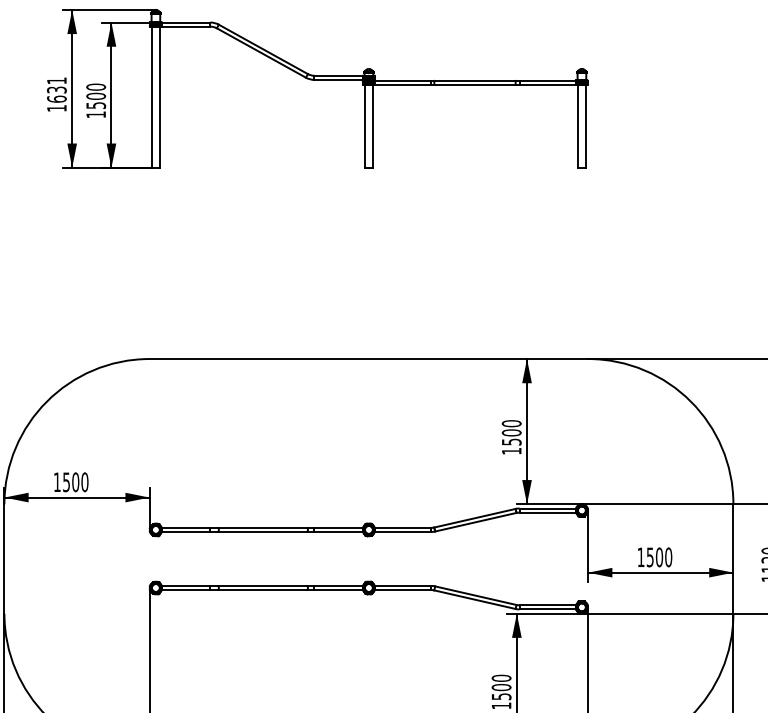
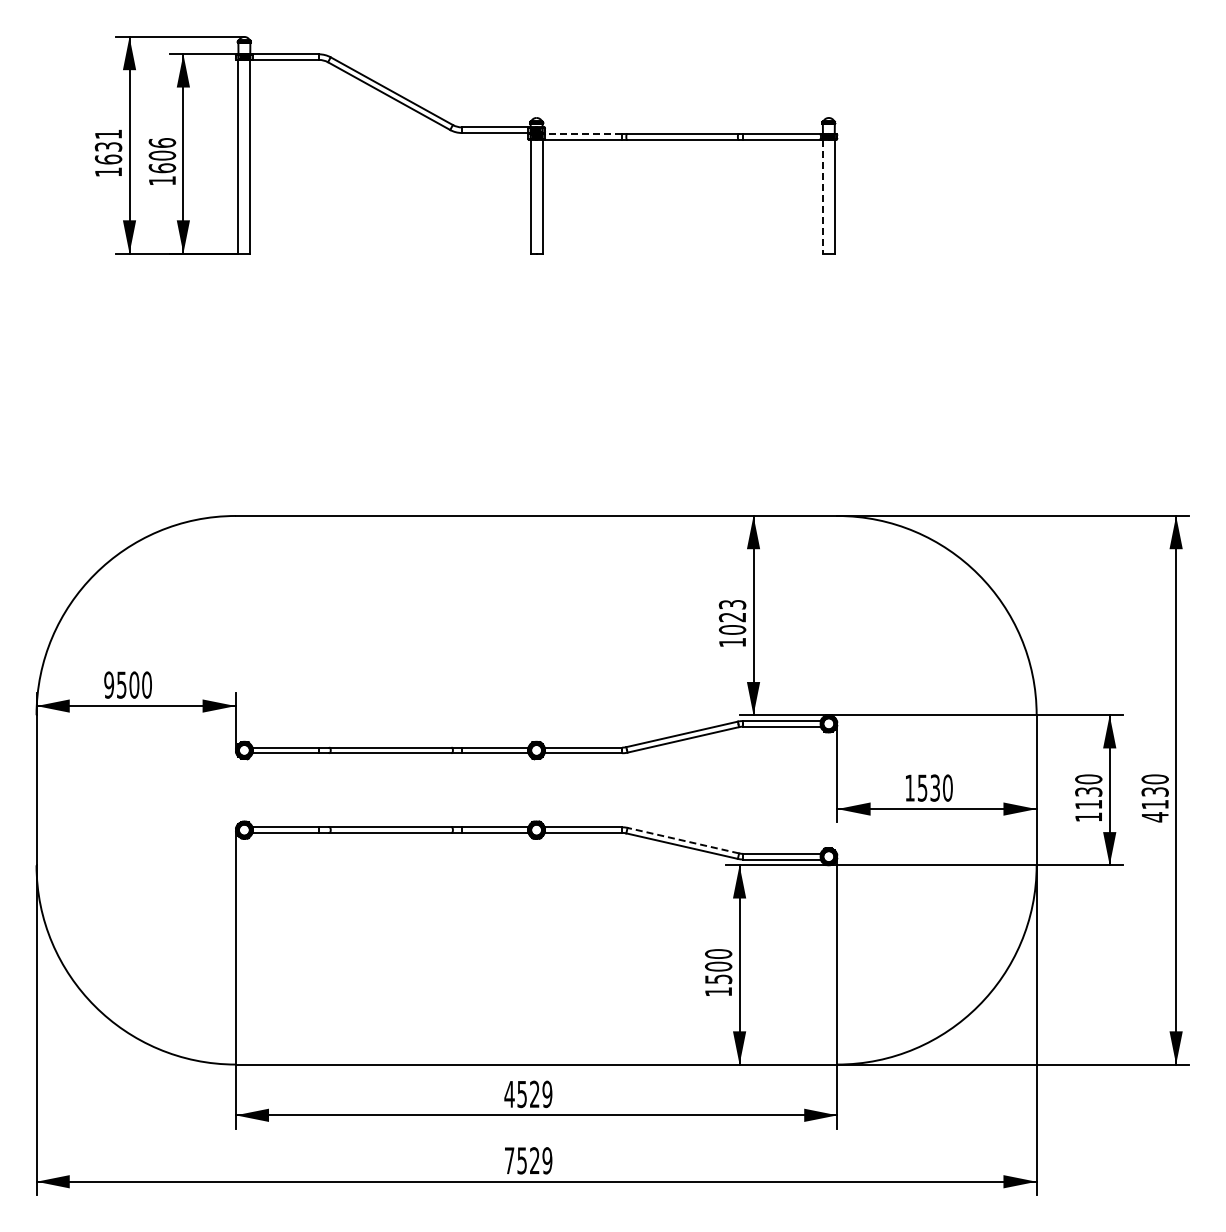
line: (403, 80) -> (583, 134), solid -> dashed
text: (96, 96) -> (162, 155), 1500 -> 1606
line: (577, 126) -> (822, 196), solid -> dashed
text: (511, 432) -> (732, 616), 1500 -> 1023
text: (57, 481) -> (109, 684), 1500 -> 9500
text: (659, 556) -> (935, 787), 1500 -> 1530
line: (475, 595) -> (682, 840), solid -> dashed

